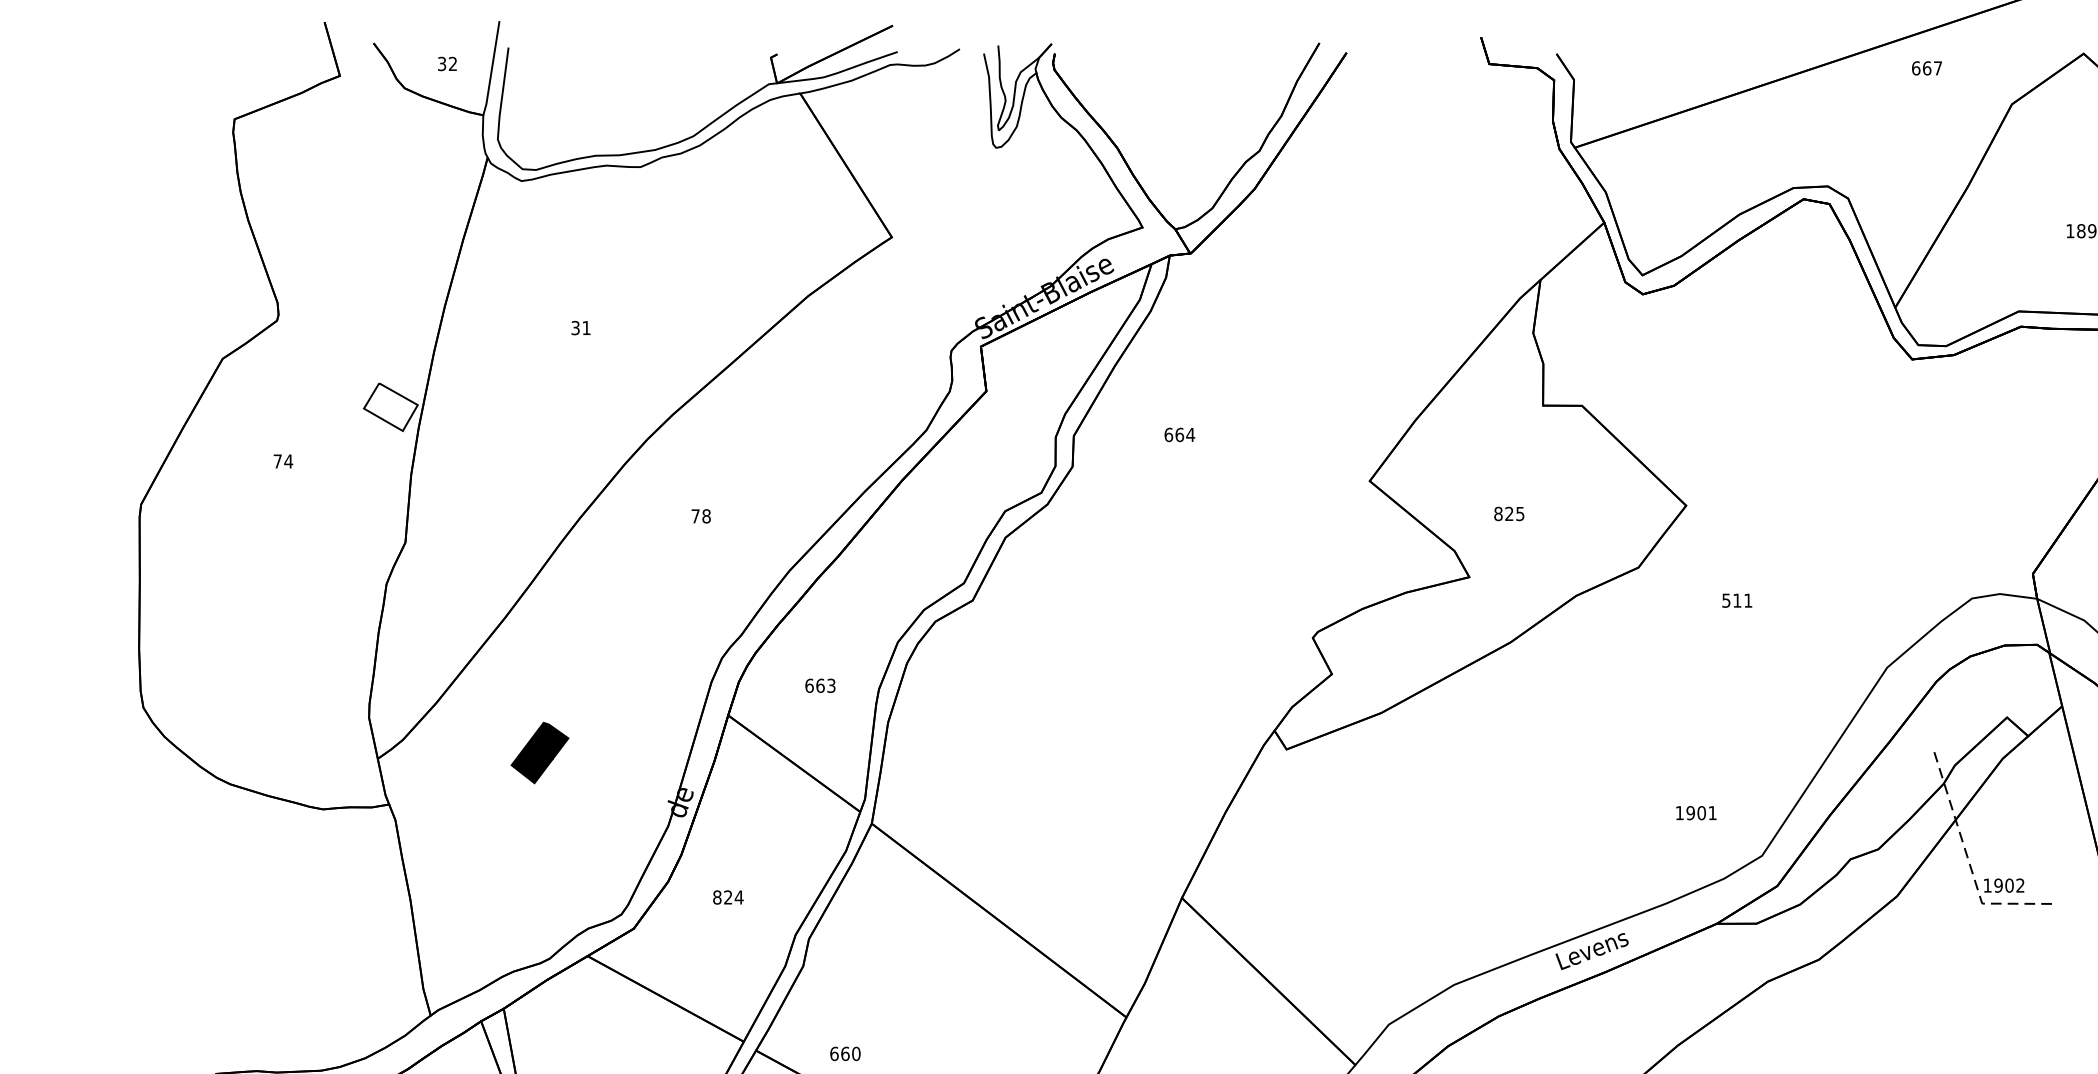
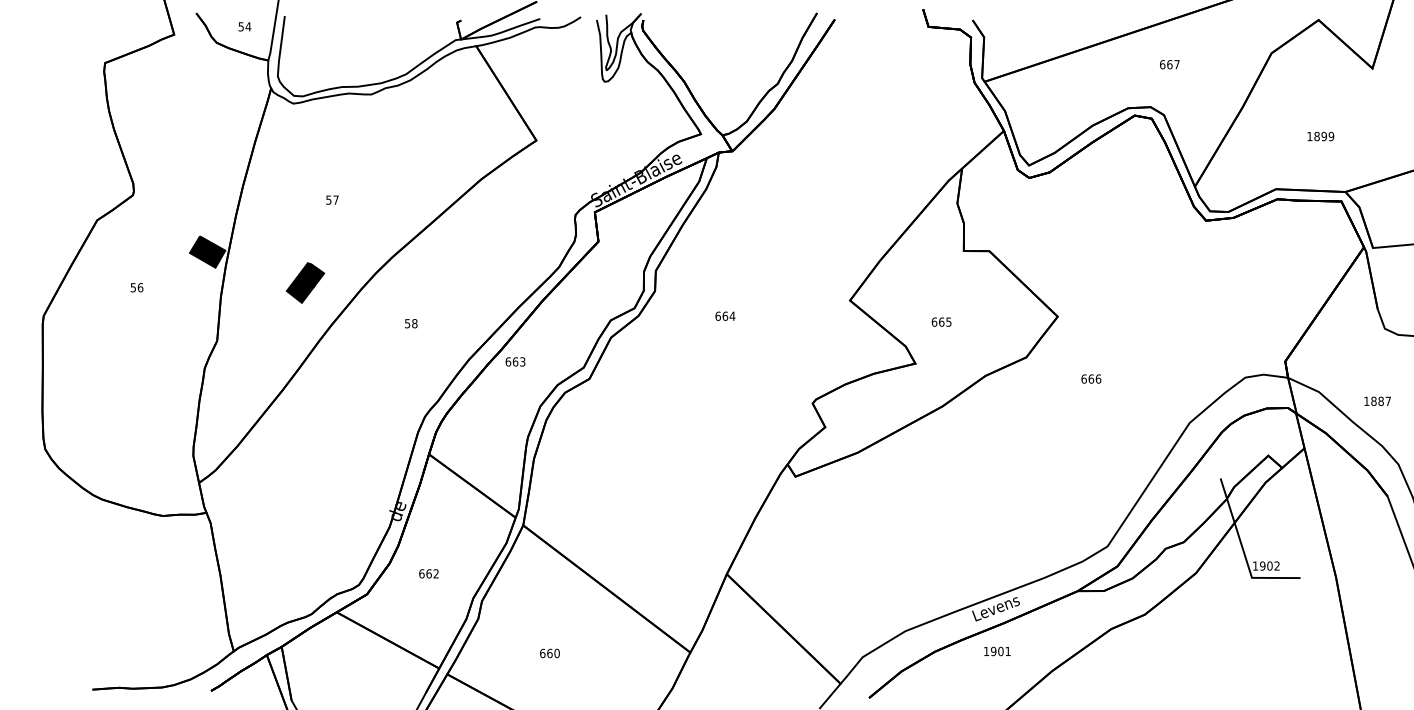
text: (447, 63) -> (244, 26), 32 -> 54
text: (1926, 68) -> (1169, 64), moved
text: (581, 327) -> (332, 199), 31 -> 57
fill: (390, 406) -> (207, 251), added
text: (1179, 433) -> (725, 315), moved
text: (282, 461) -> (136, 287), 74 -> 56
text: (1502, 512) -> (937, 321), 825 -> 665
text: (695, 516) -> (407, 323), 78 -> 58
text: (1737, 599) -> (1091, 378), 511 -> 666
text: (820, 685) -> (515, 361), moved
part: (539, 752) -> (305, 282), moved
text: (1696, 813) -> (997, 651), moved
line: (1969, 864) -> (1243, 552), dashed -> solid
text: (728, 896) -> (429, 573), 824 -> 662
text: (844, 1053) -> (549, 653), moved

